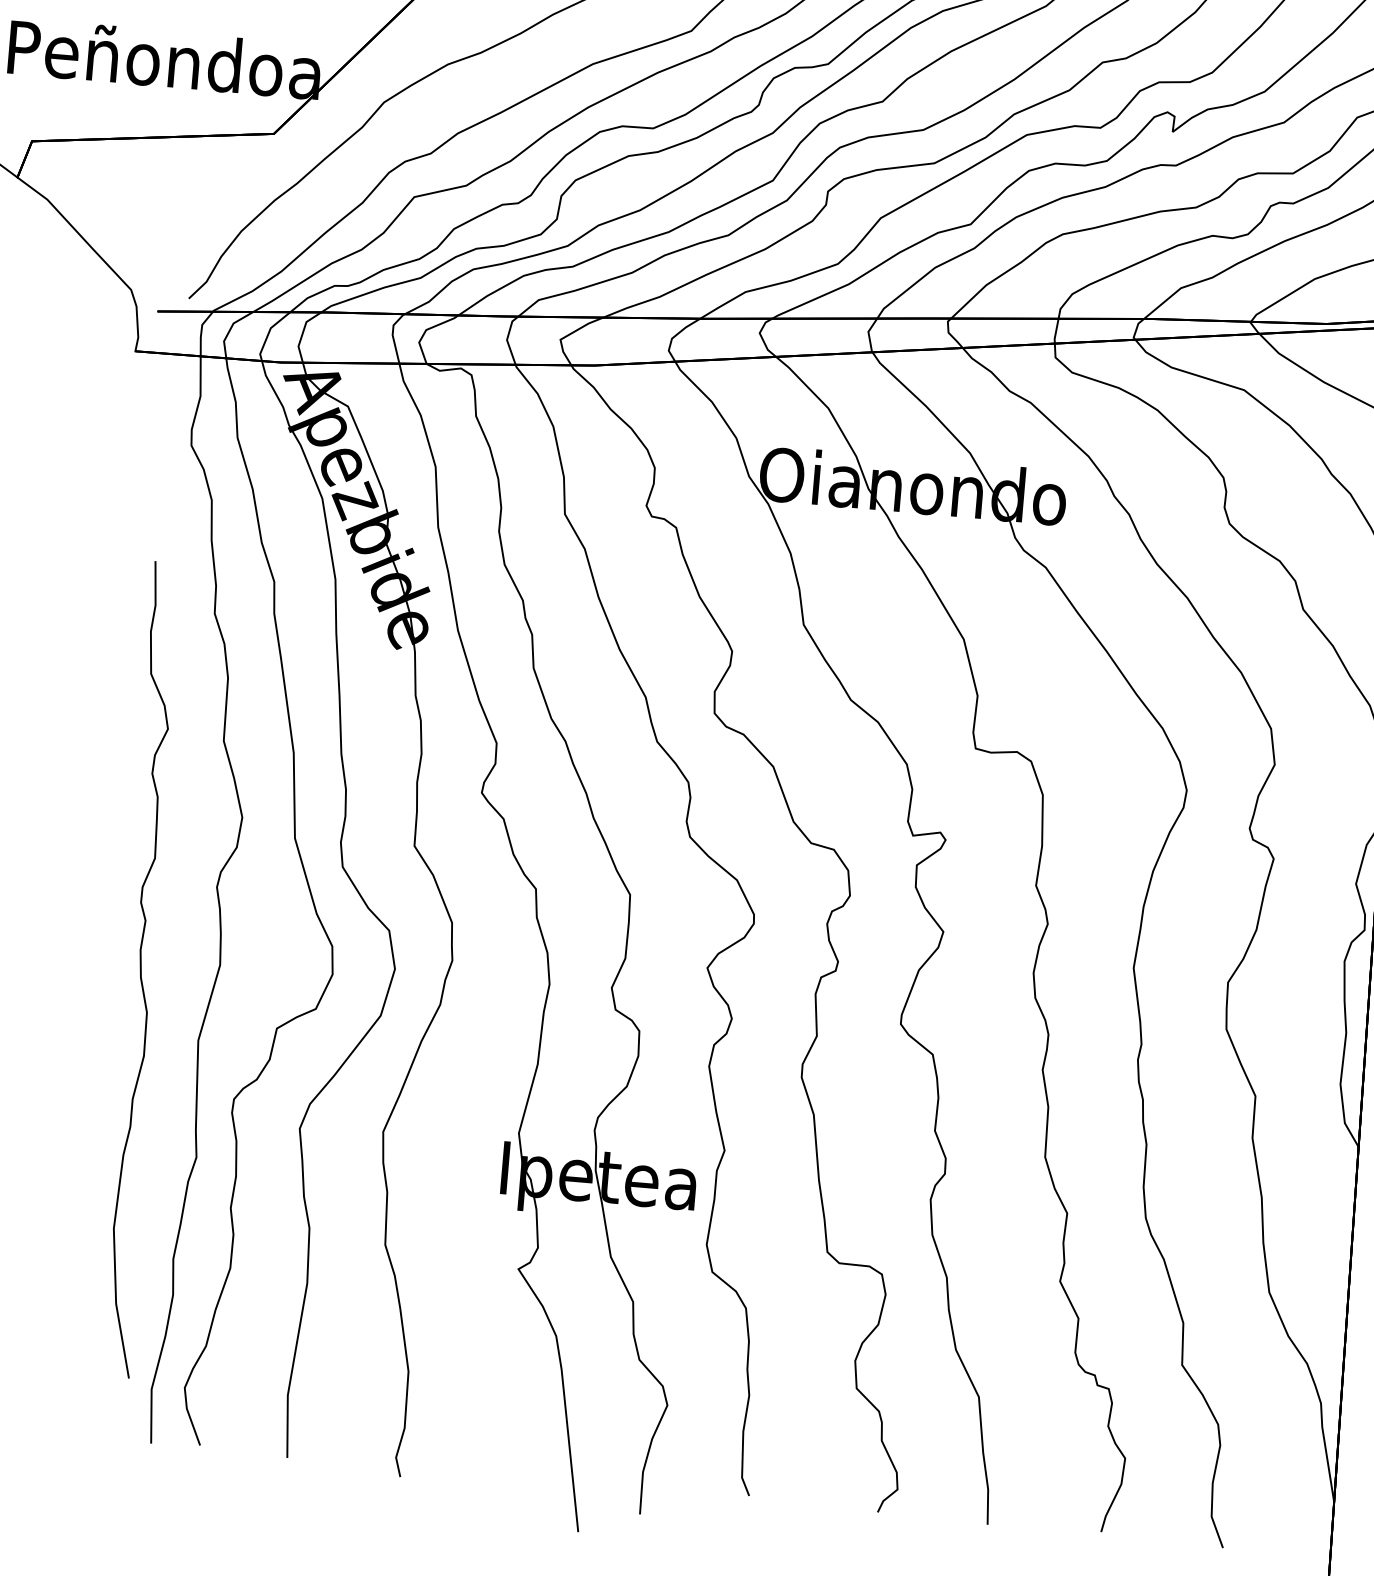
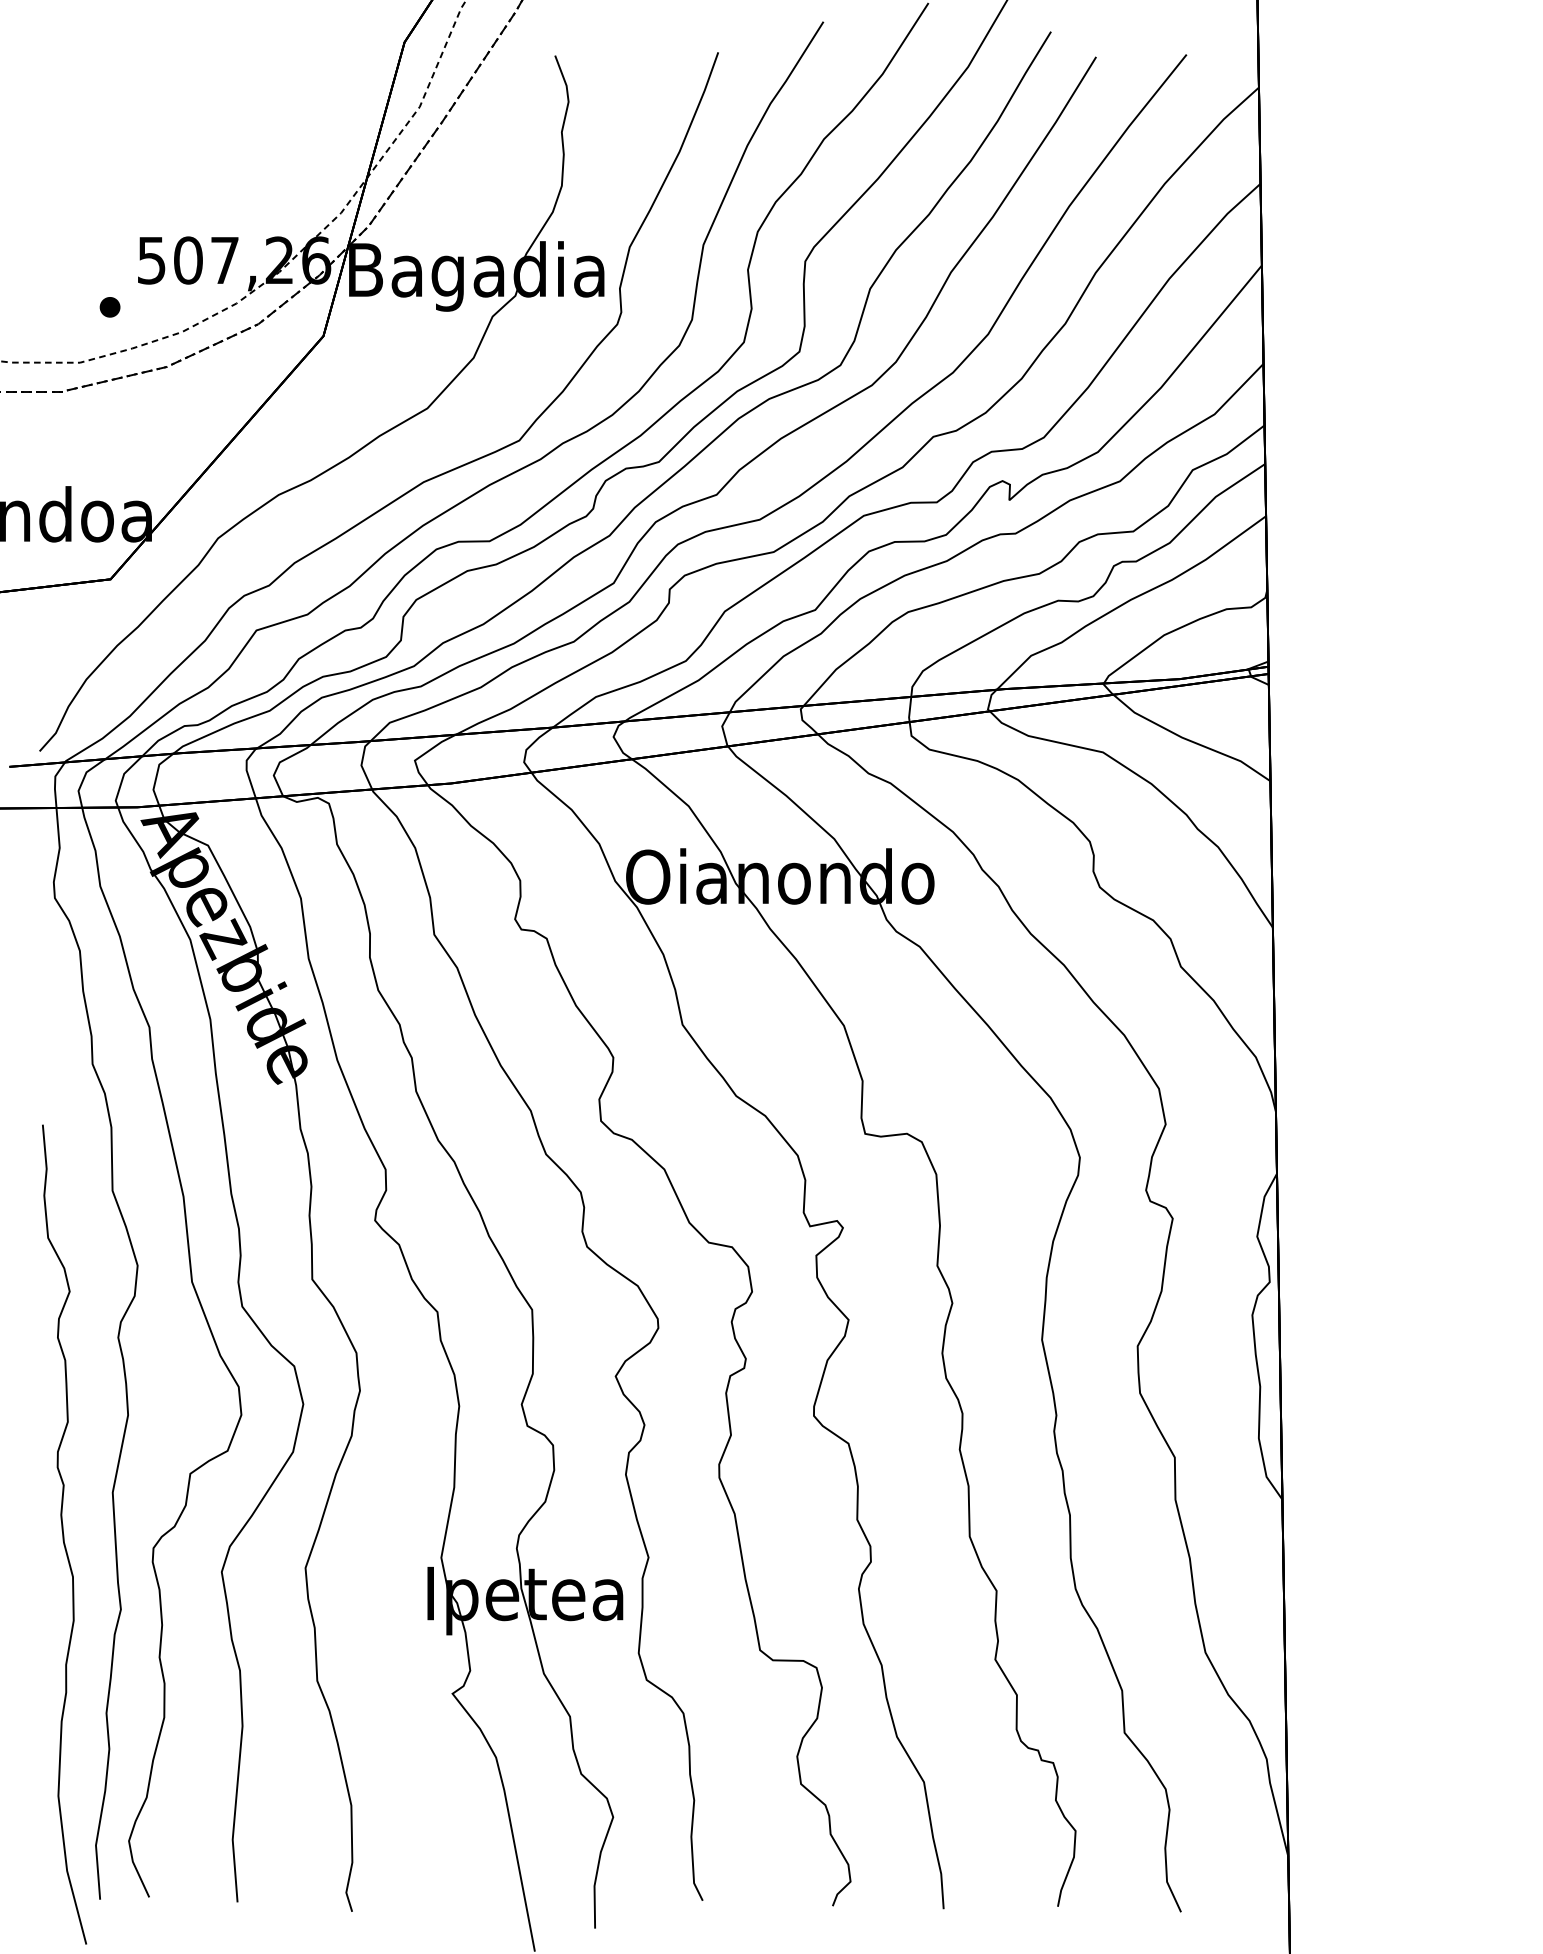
curve: (142, 969) -> (64, 1534), moved

